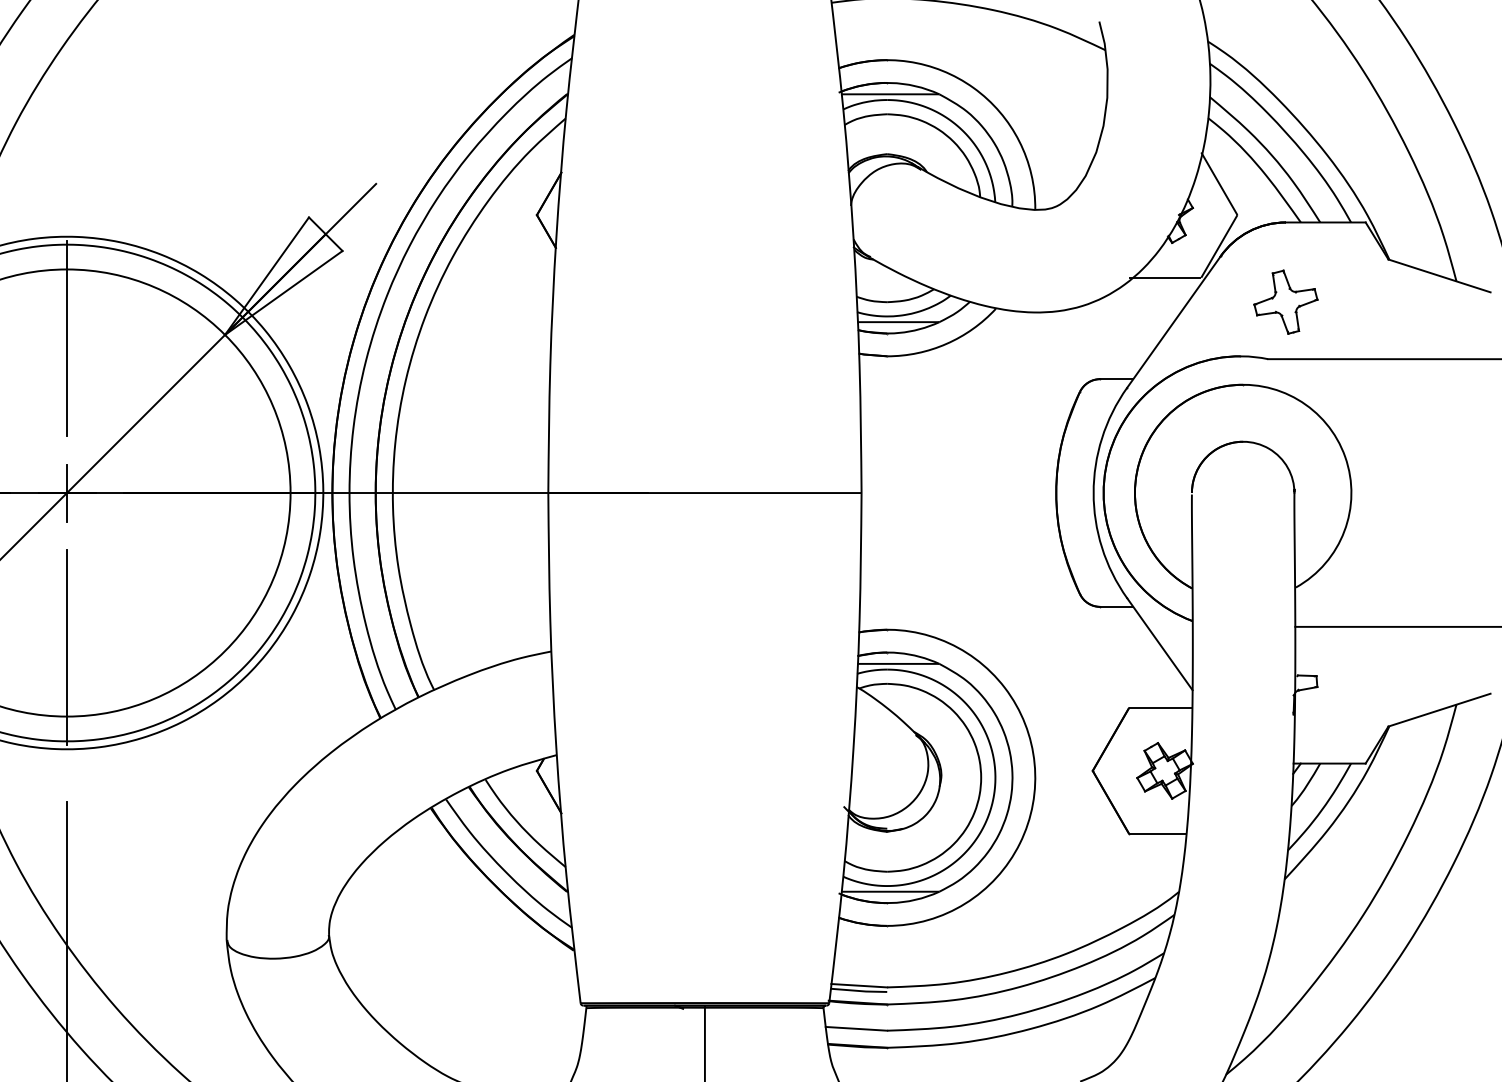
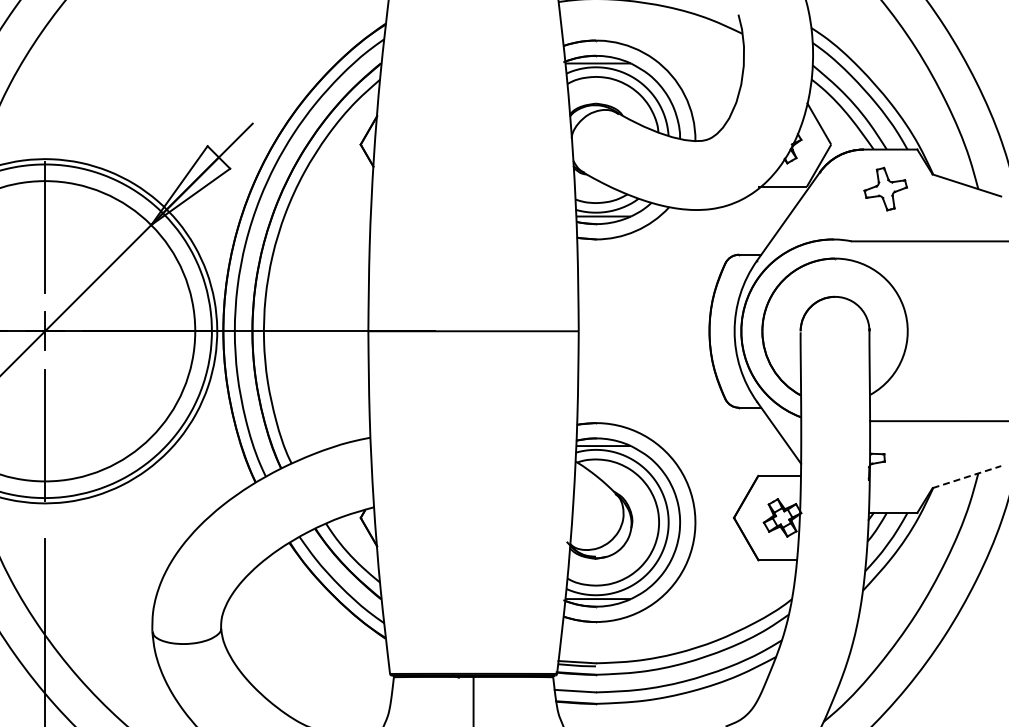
part: (1285, 301) -> (885, 188), moved
line: (1440, 709) -> (967, 476), solid -> dashed

